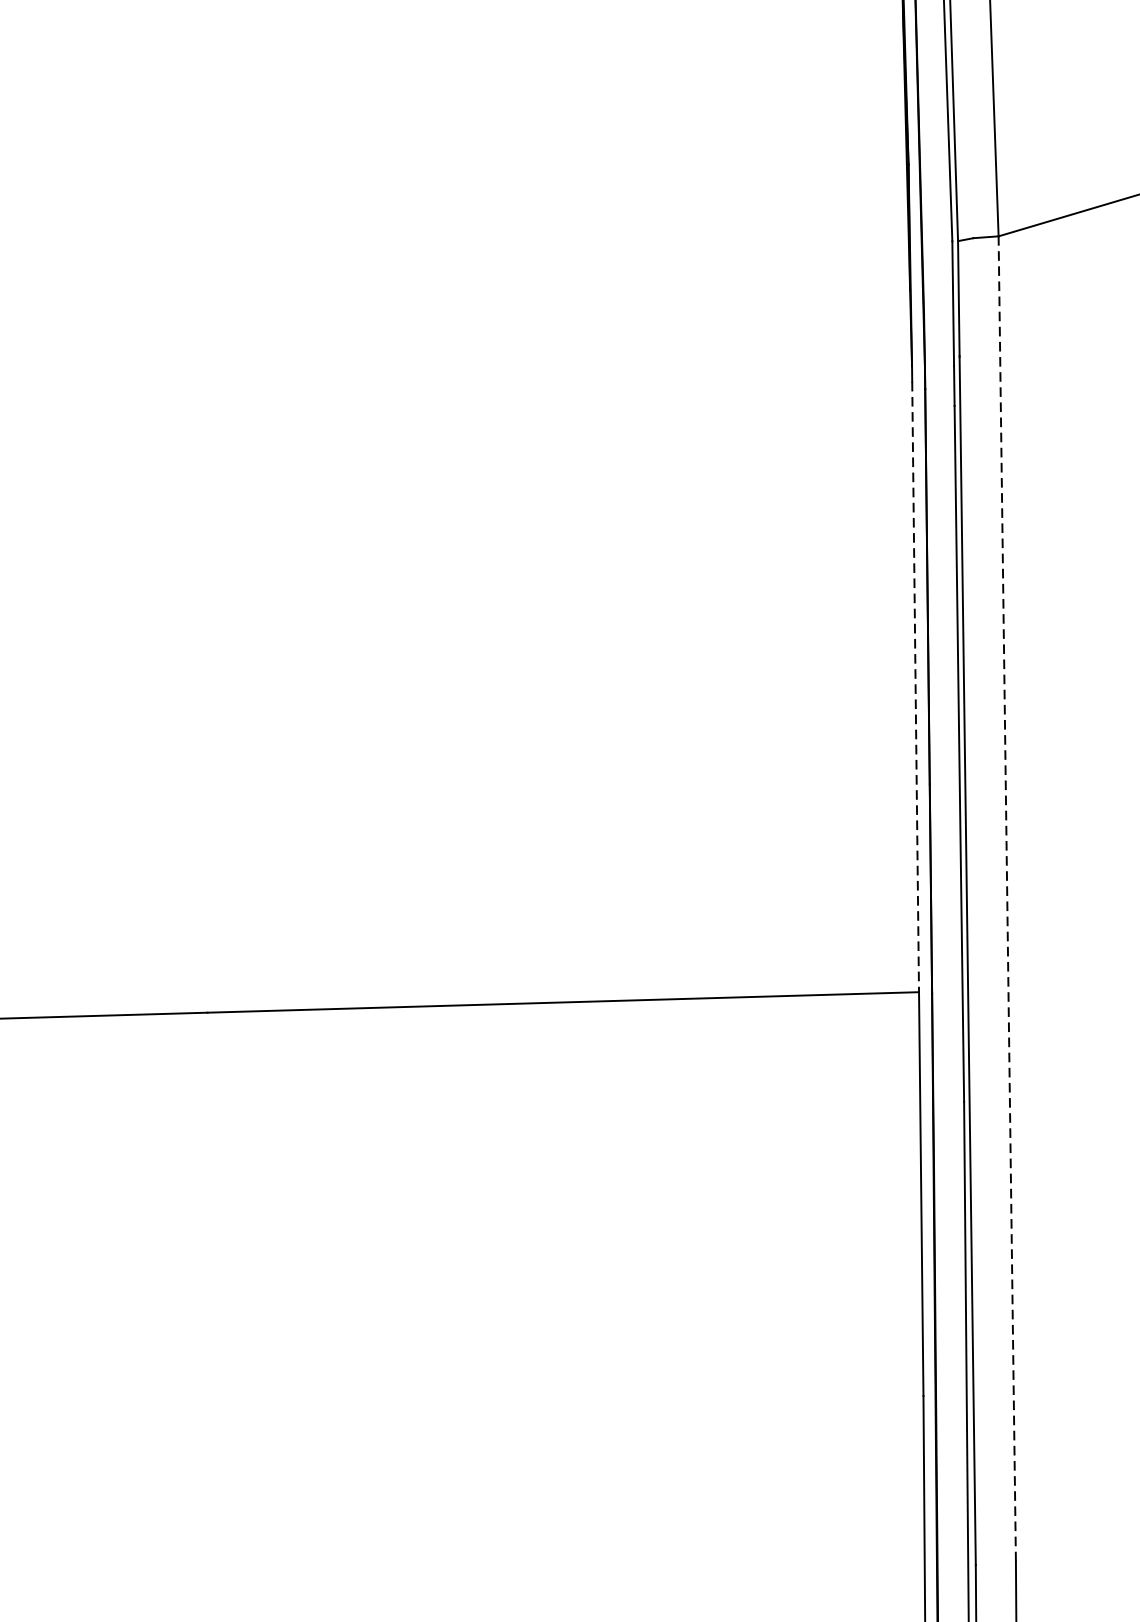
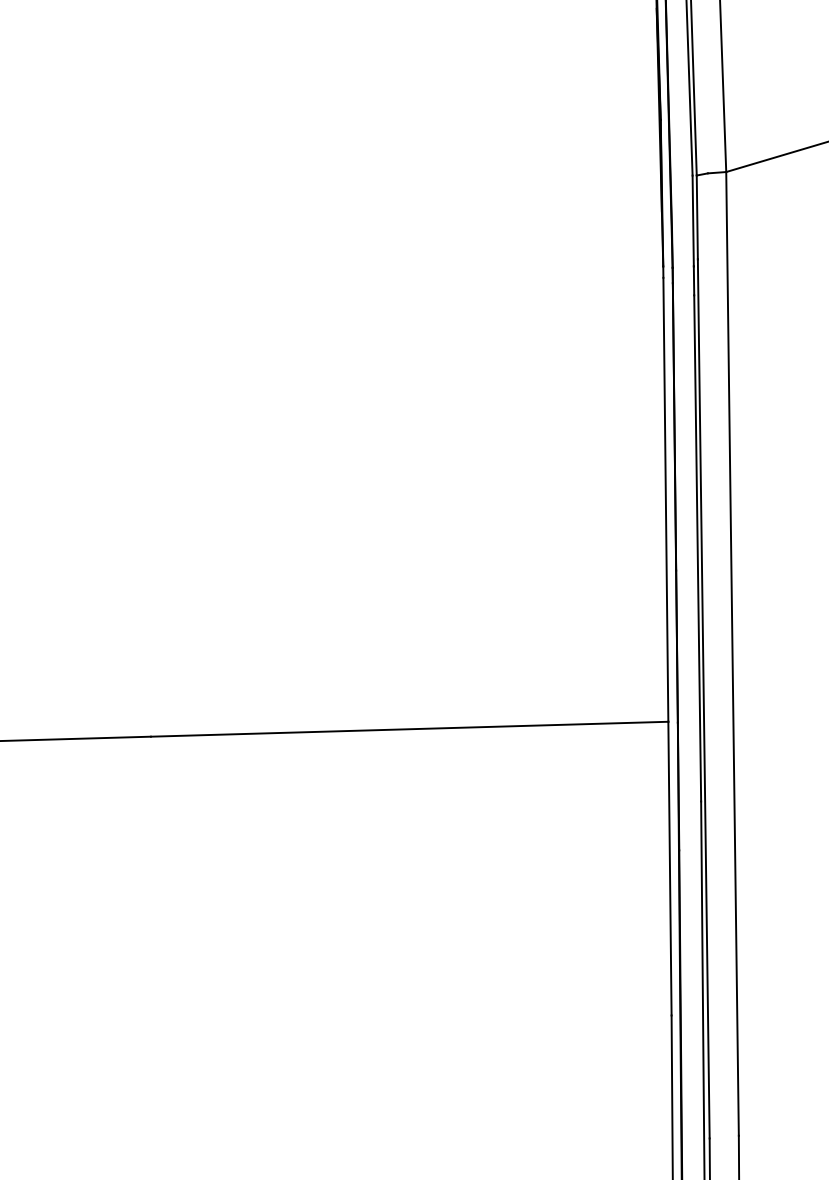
line: (915, 686) -> (665, 499), dashed -> solid
line: (1007, 898) -> (732, 653), dashed -> solid

